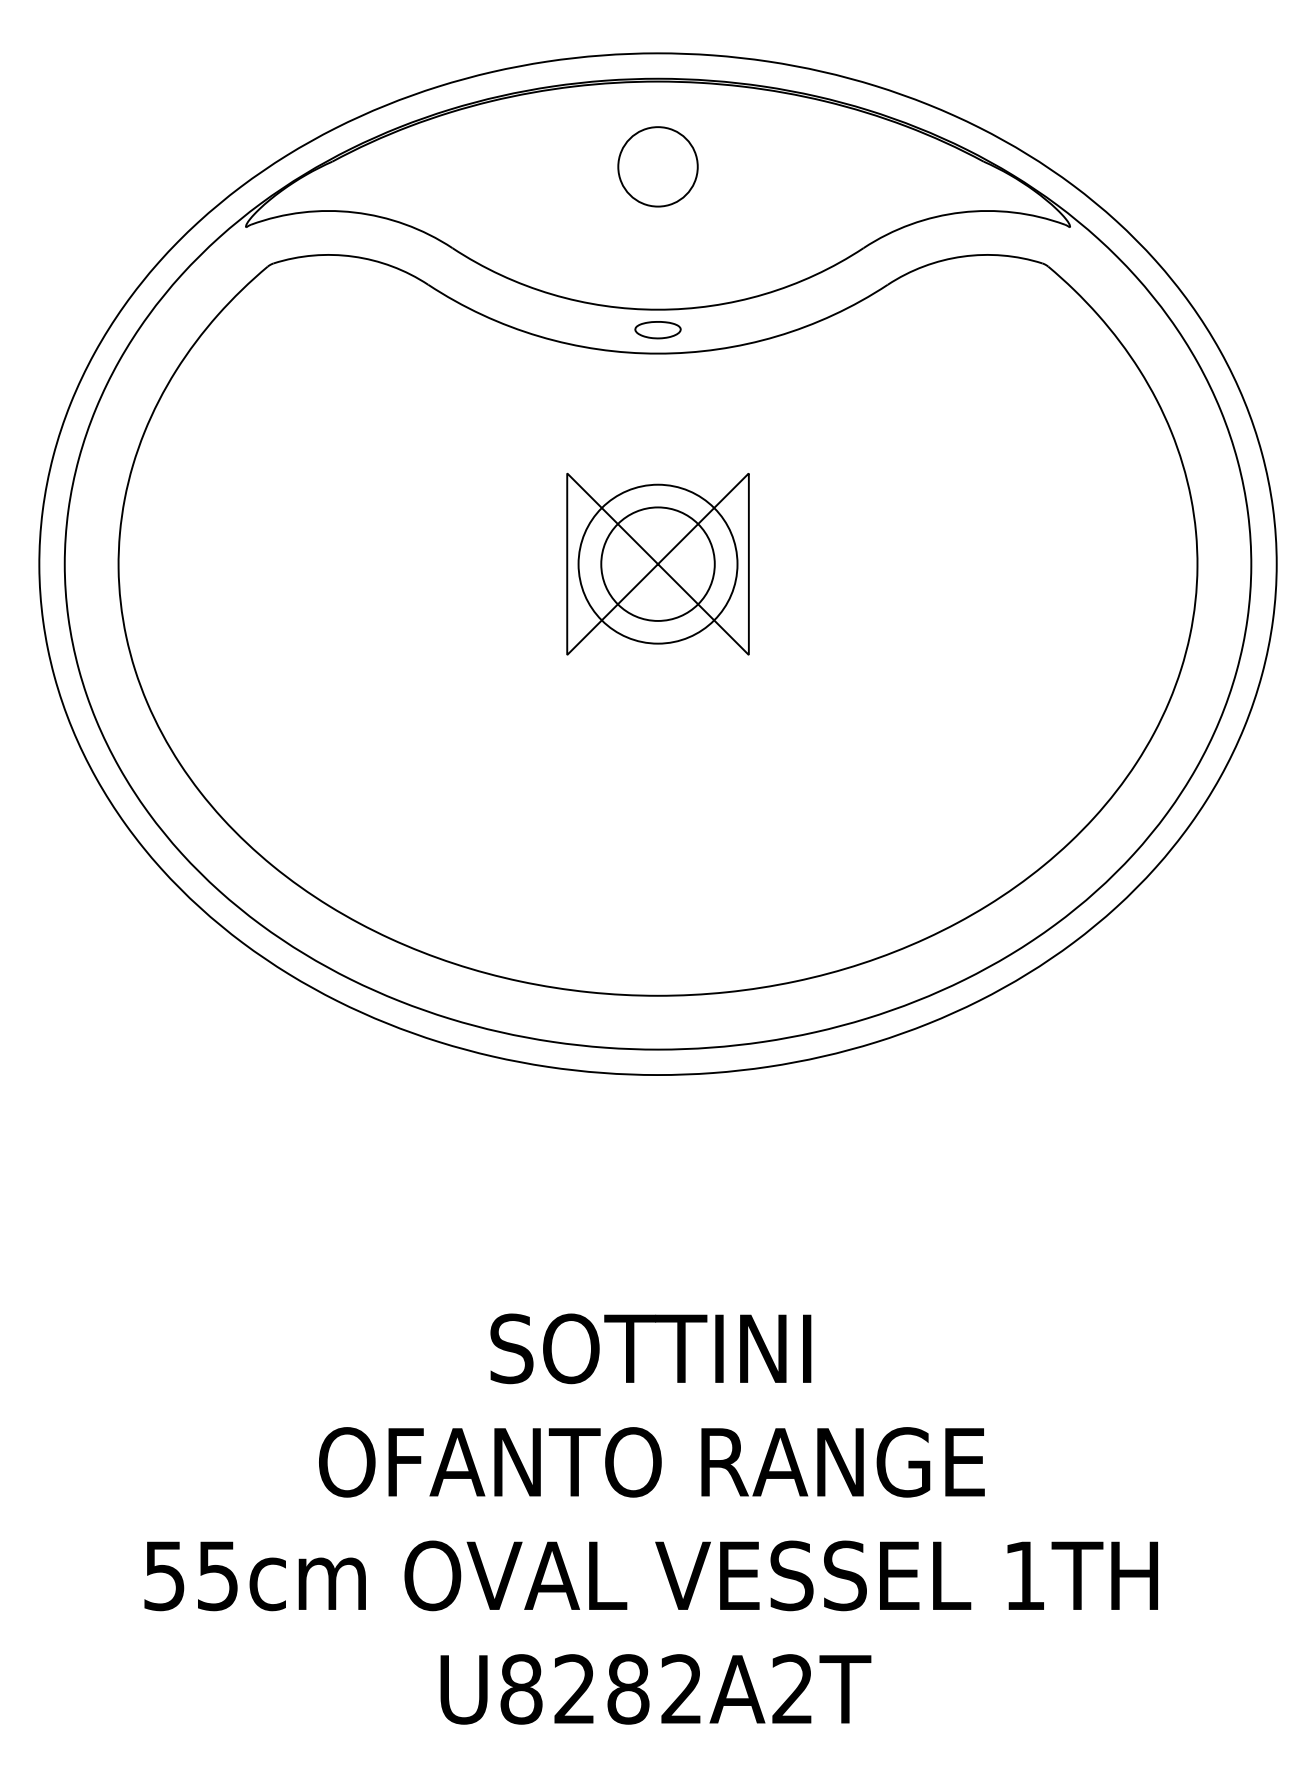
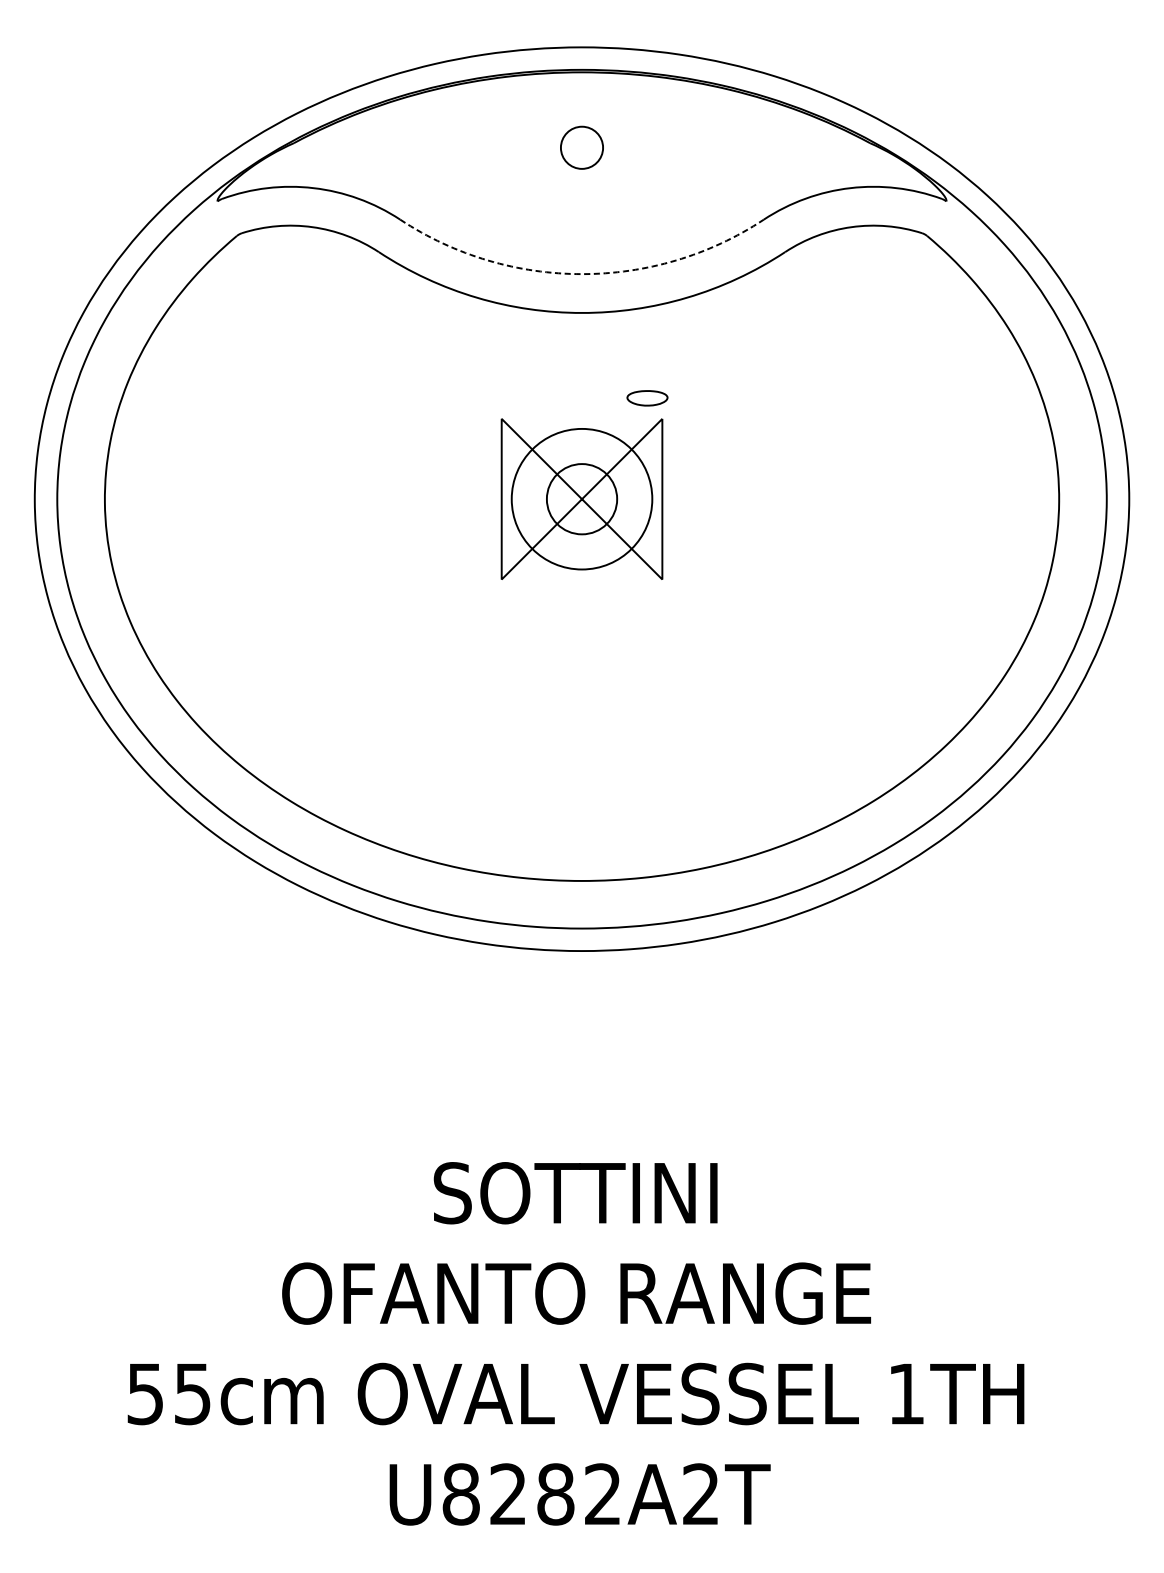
circle: (657, 166) -> (581, 147), size x0.6
arc: (658, 309) -> (582, 273), solid -> dashed
part: (657, 330) -> (647, 398), moved
circle: (657, 563) -> (581, 498), size x0.7

